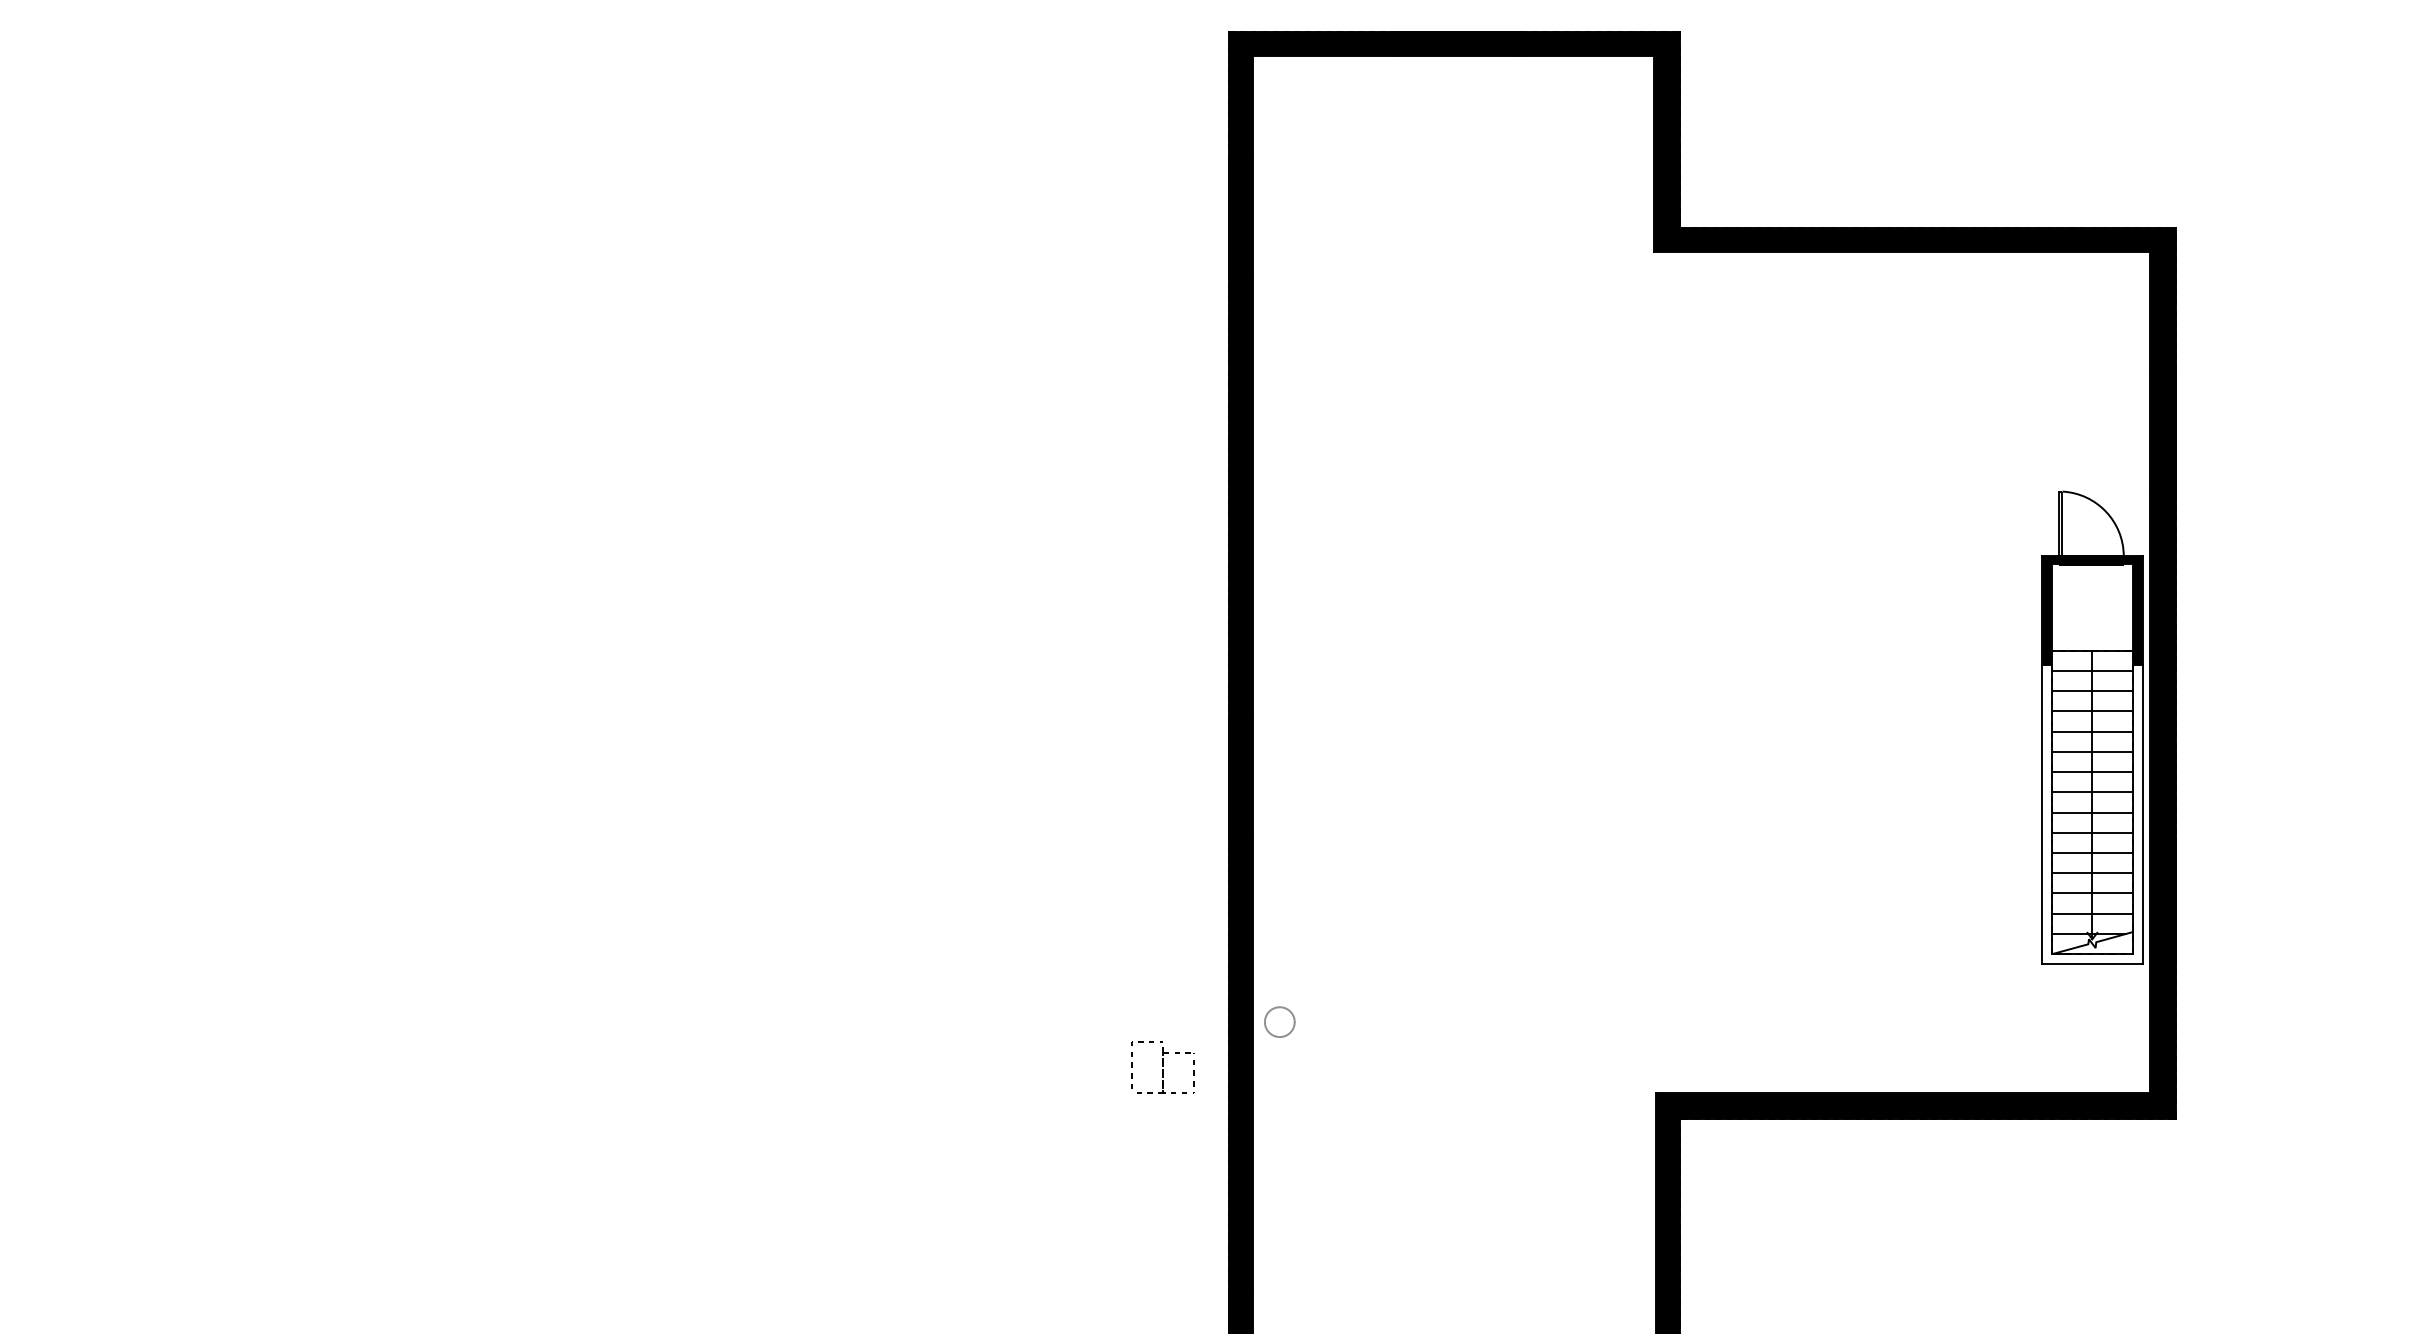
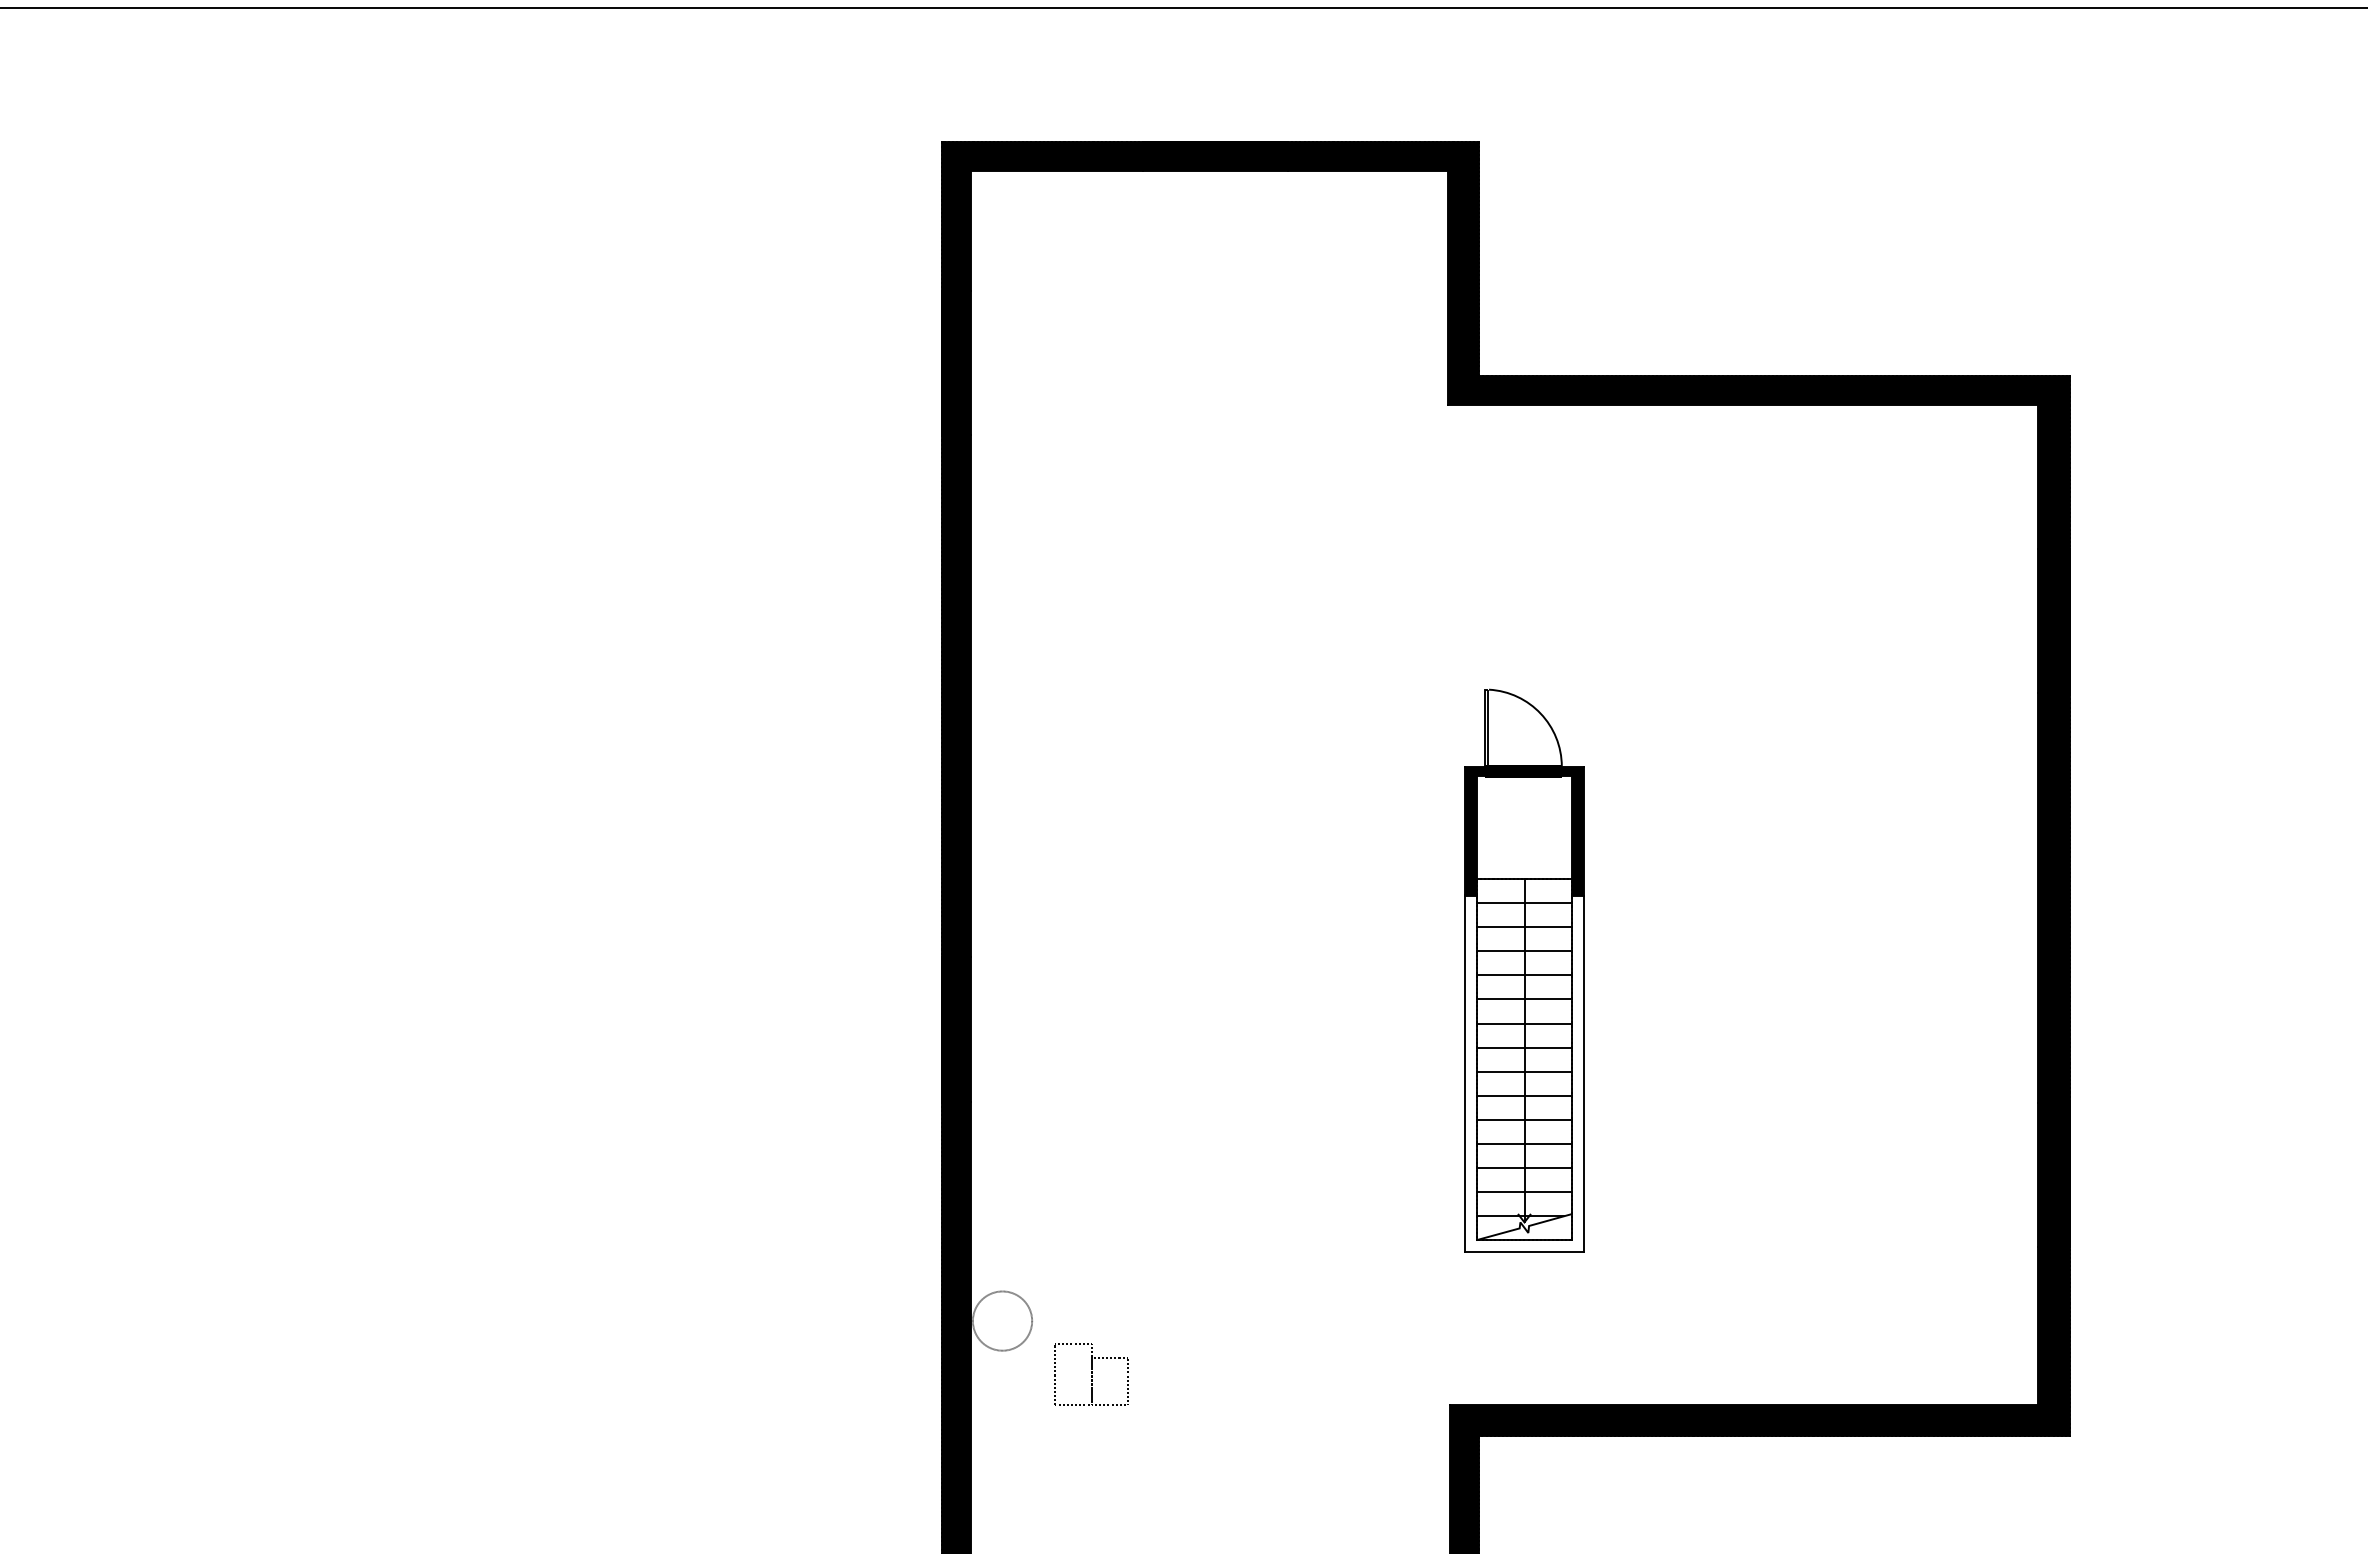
part: (2092, 727) -> (1524, 970), moved
circle: (1279, 1022) -> (1002, 1321), size x1.67
part: (1162, 1067) -> (1091, 1375), moved

